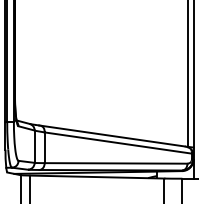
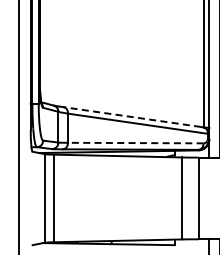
line: (111, 136) -> (131, 117), solid -> dashed
line: (115, 163) -> (135, 143), solid -> dashed

